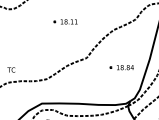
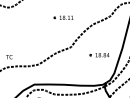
part: (65, 21) -> (63, 17), moved

